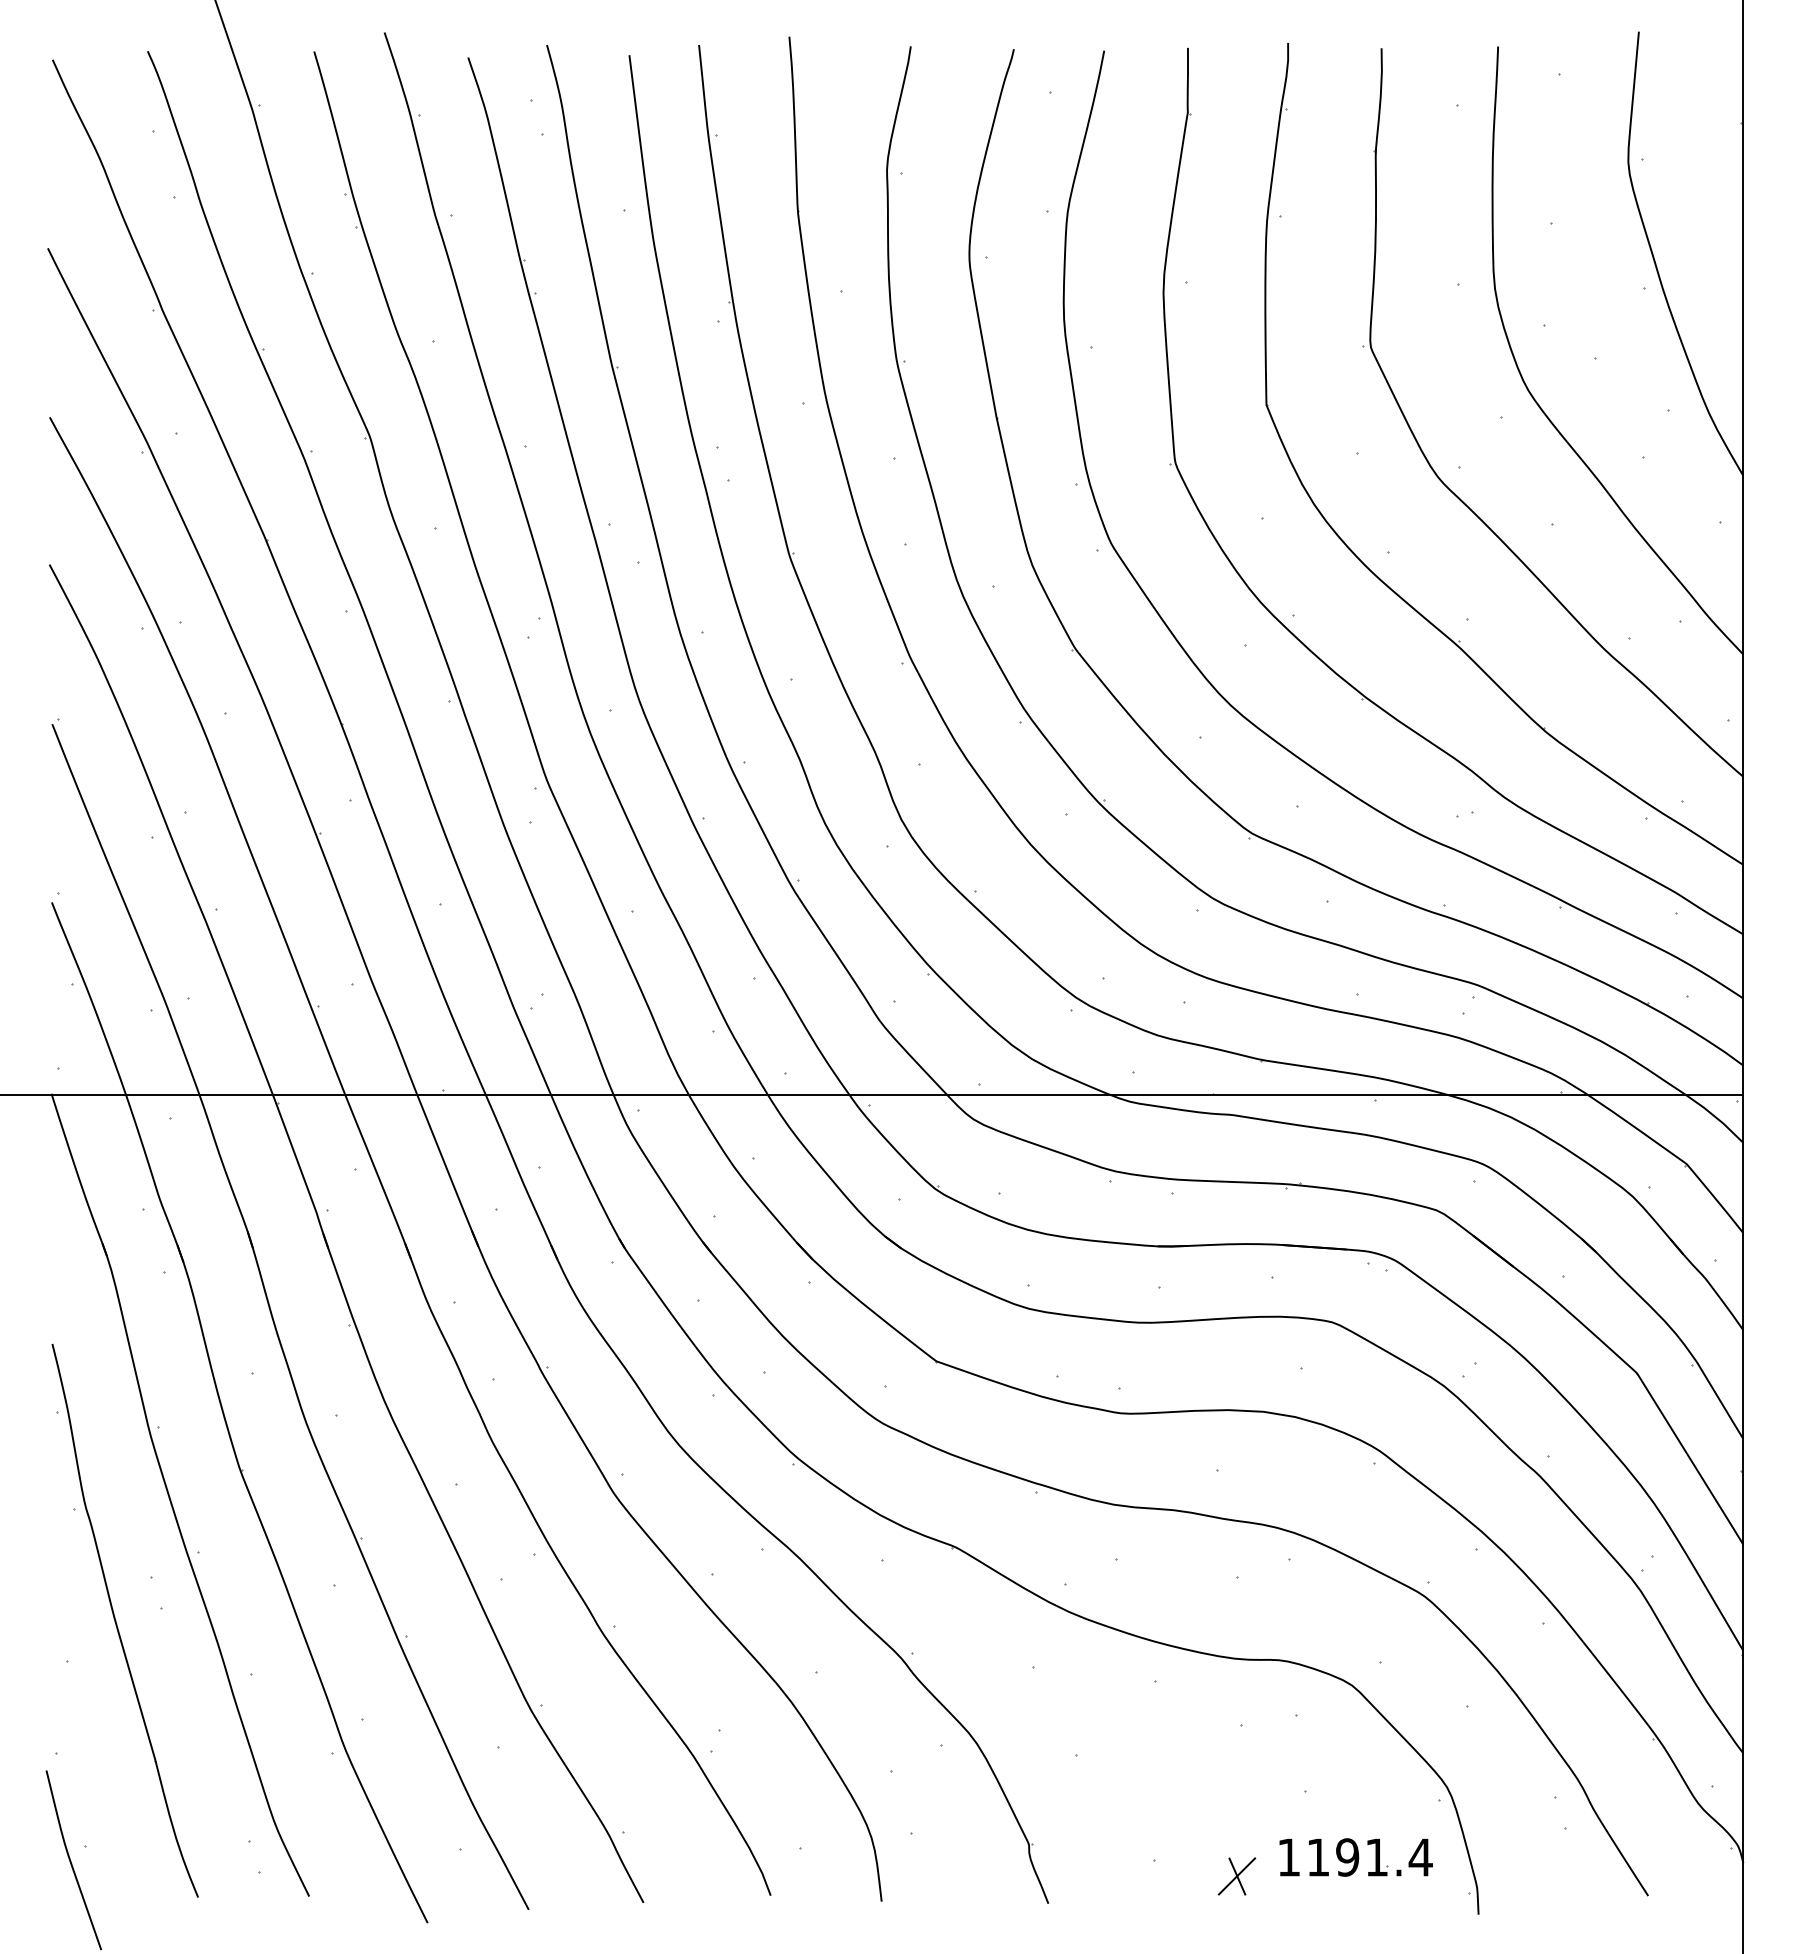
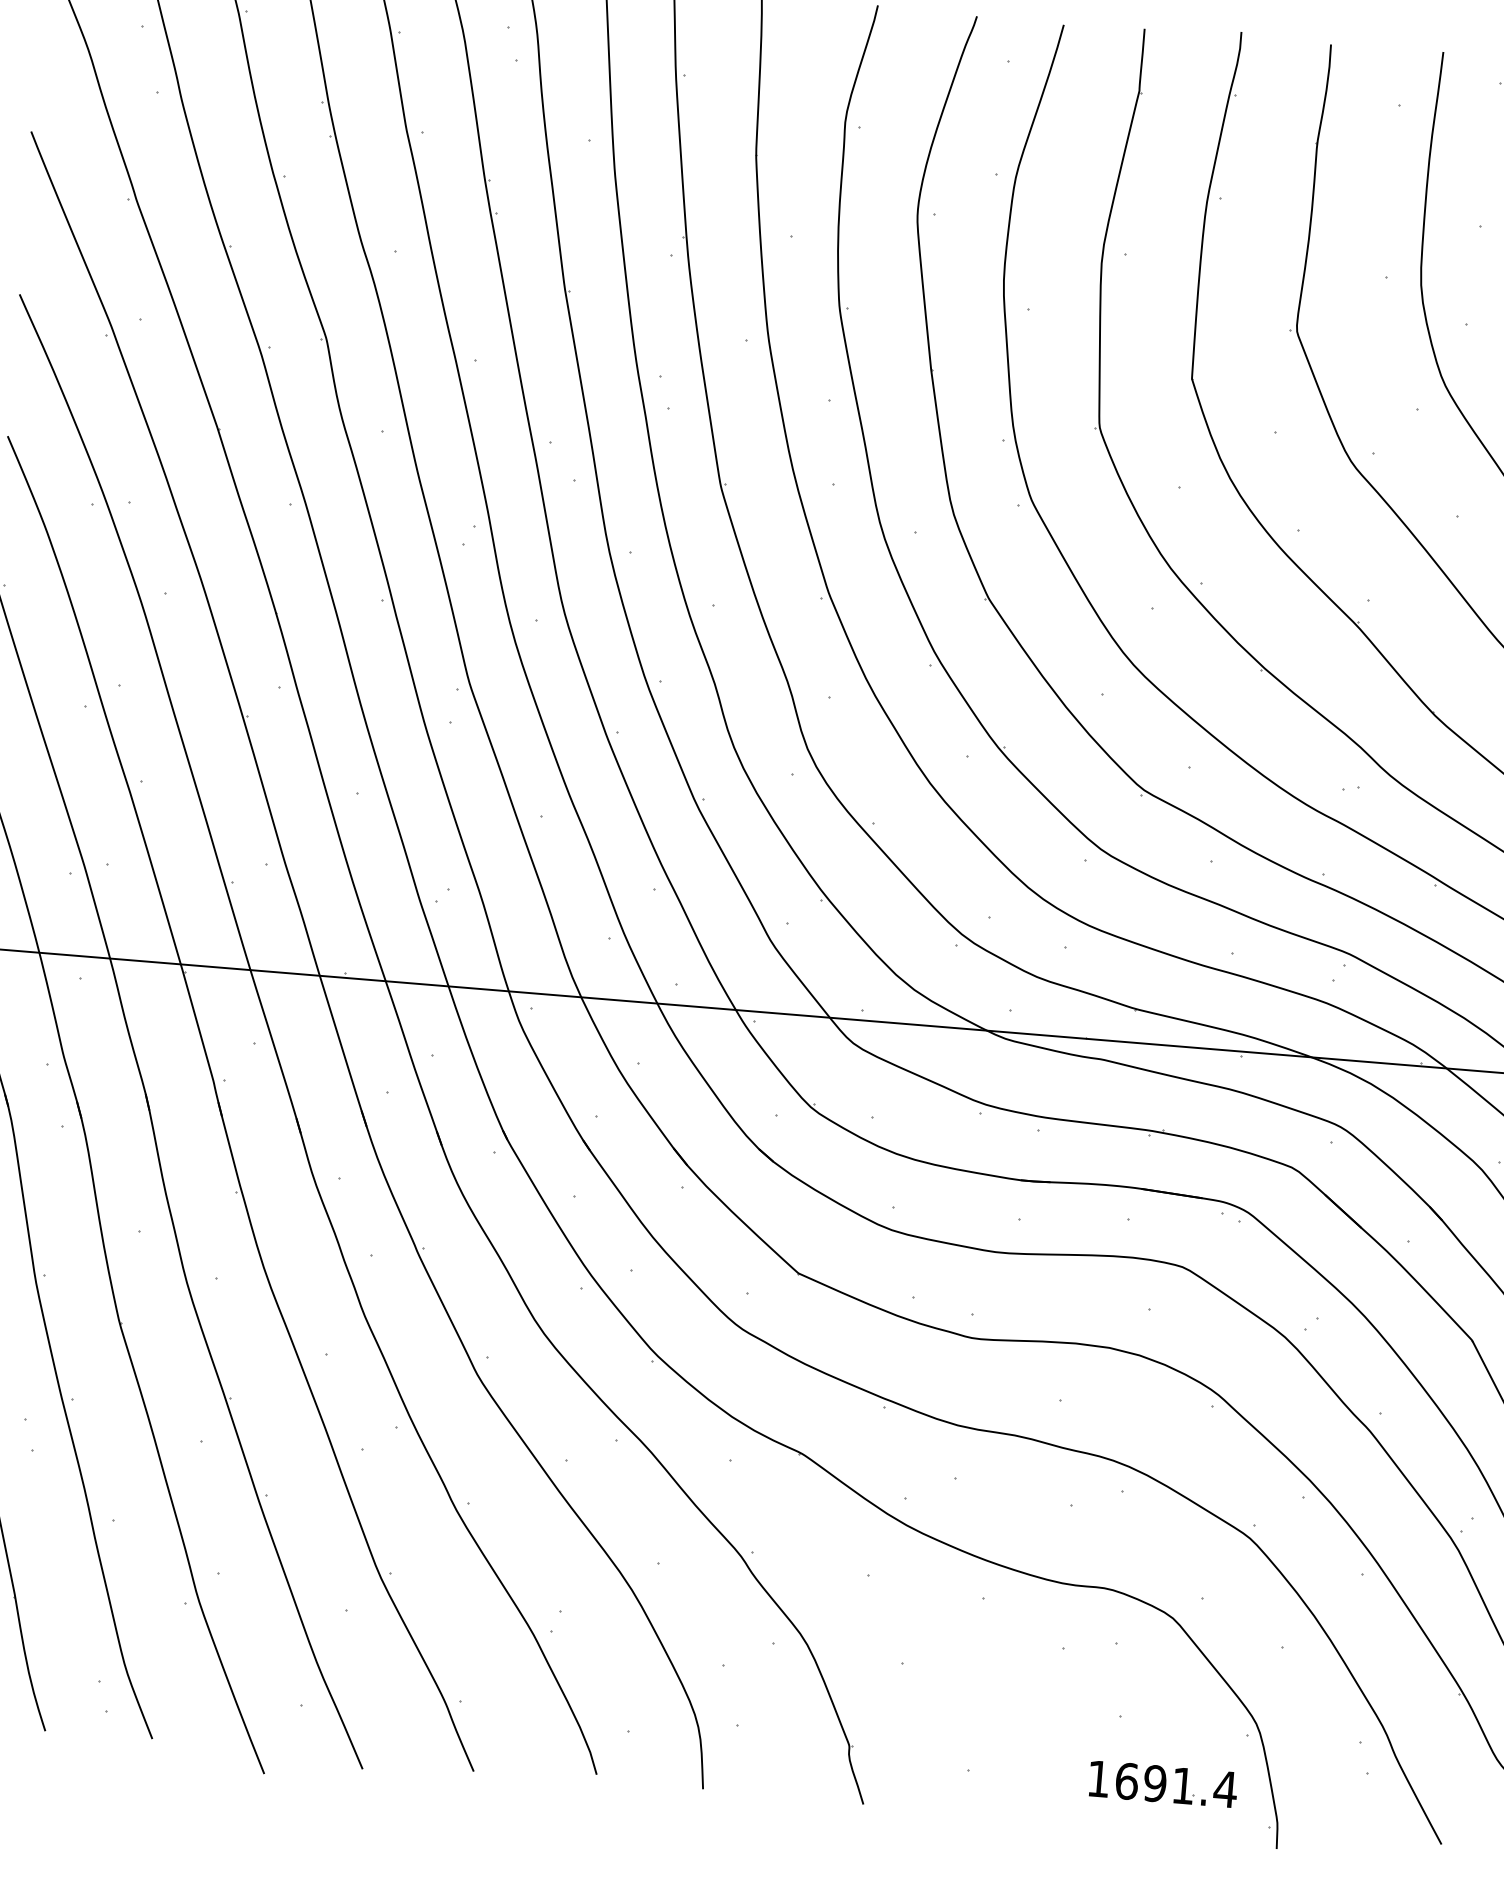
text: (1318, 1857) -> (1127, 1781), 1191.4 -> 1691.4
part: (1236, 1876) -> (1046, 1793), removed

